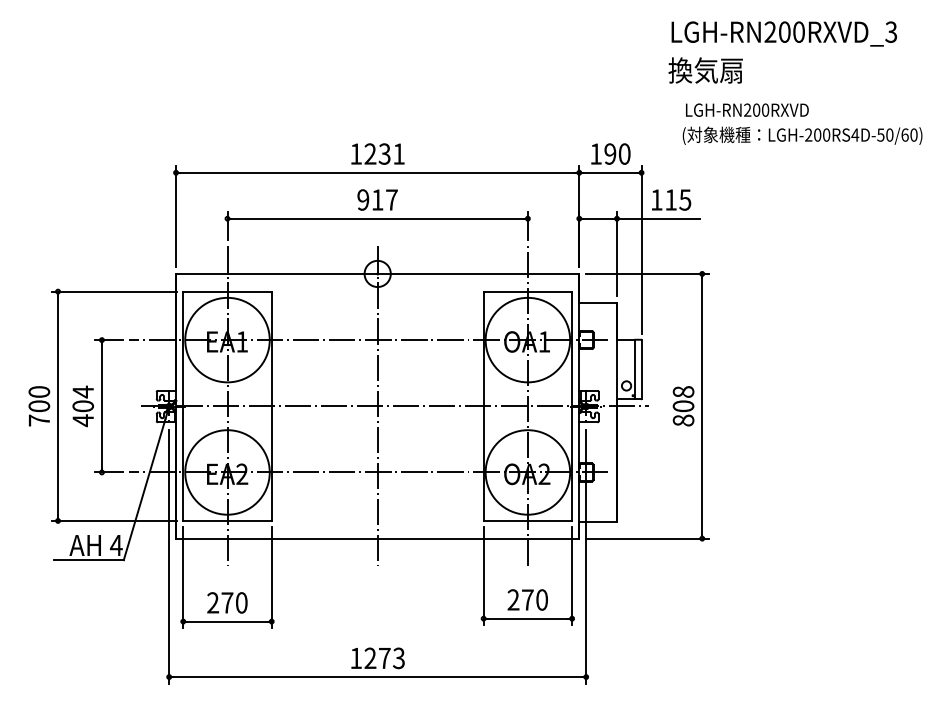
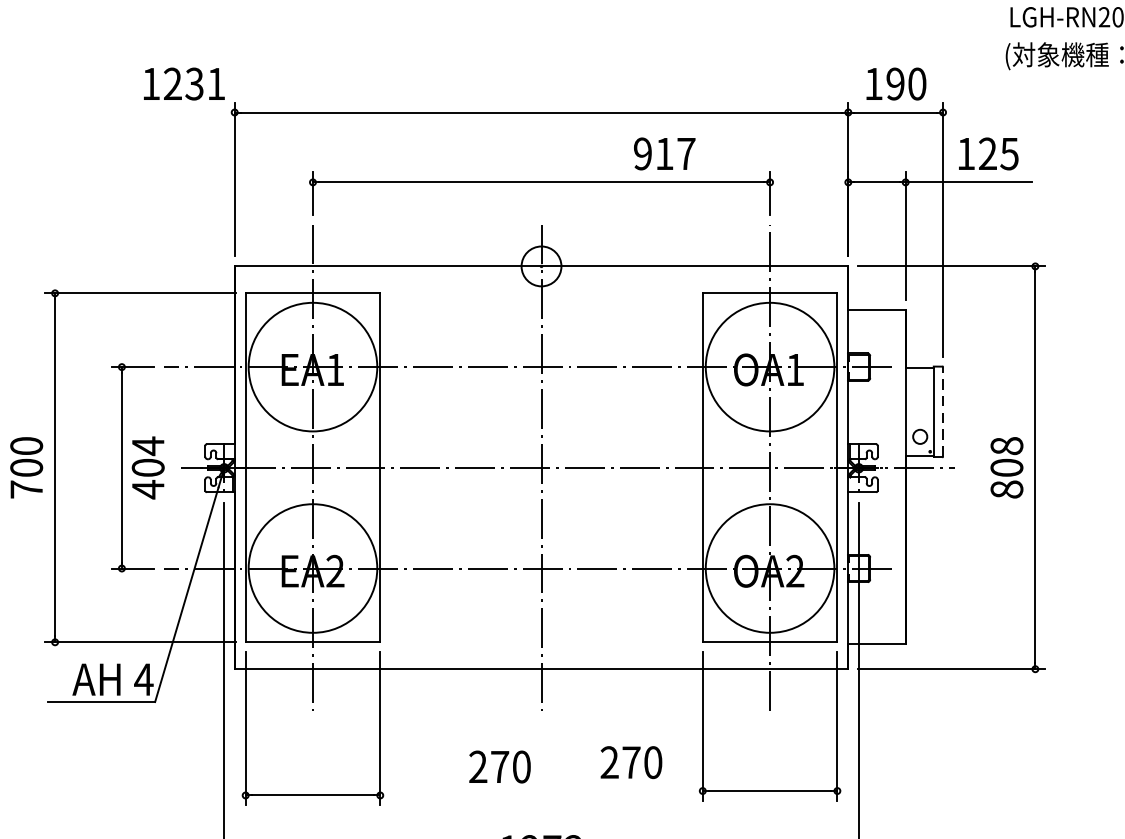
text: (377, 153) -> (183, 83), moved
text: (377, 199) -> (664, 153), moved
text: (670, 199) -> (987, 153), 115 -> 125
line: (641, 369) -> (942, 411), solid -> dashed
text: (82, 406) -> (147, 468), moved
text: (527, 599) -> (630, 761), moved
text: (227, 602) -> (500, 766), moved

